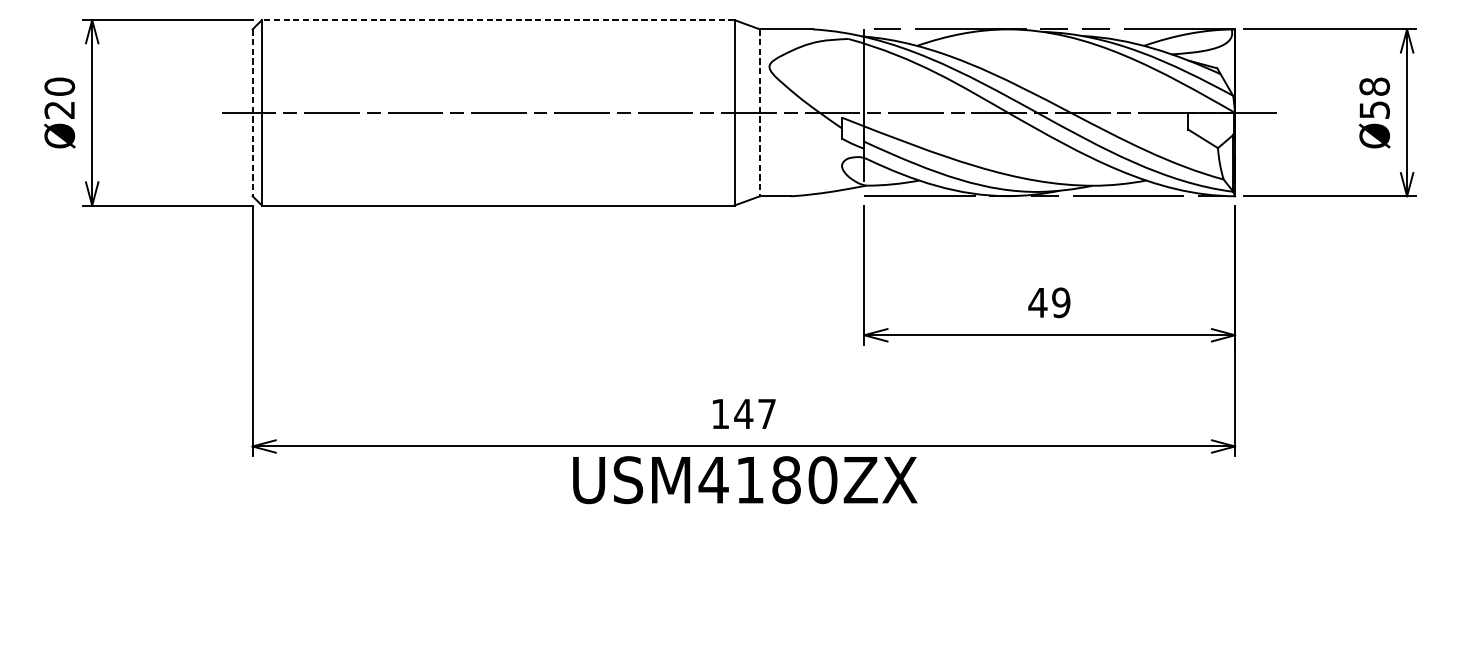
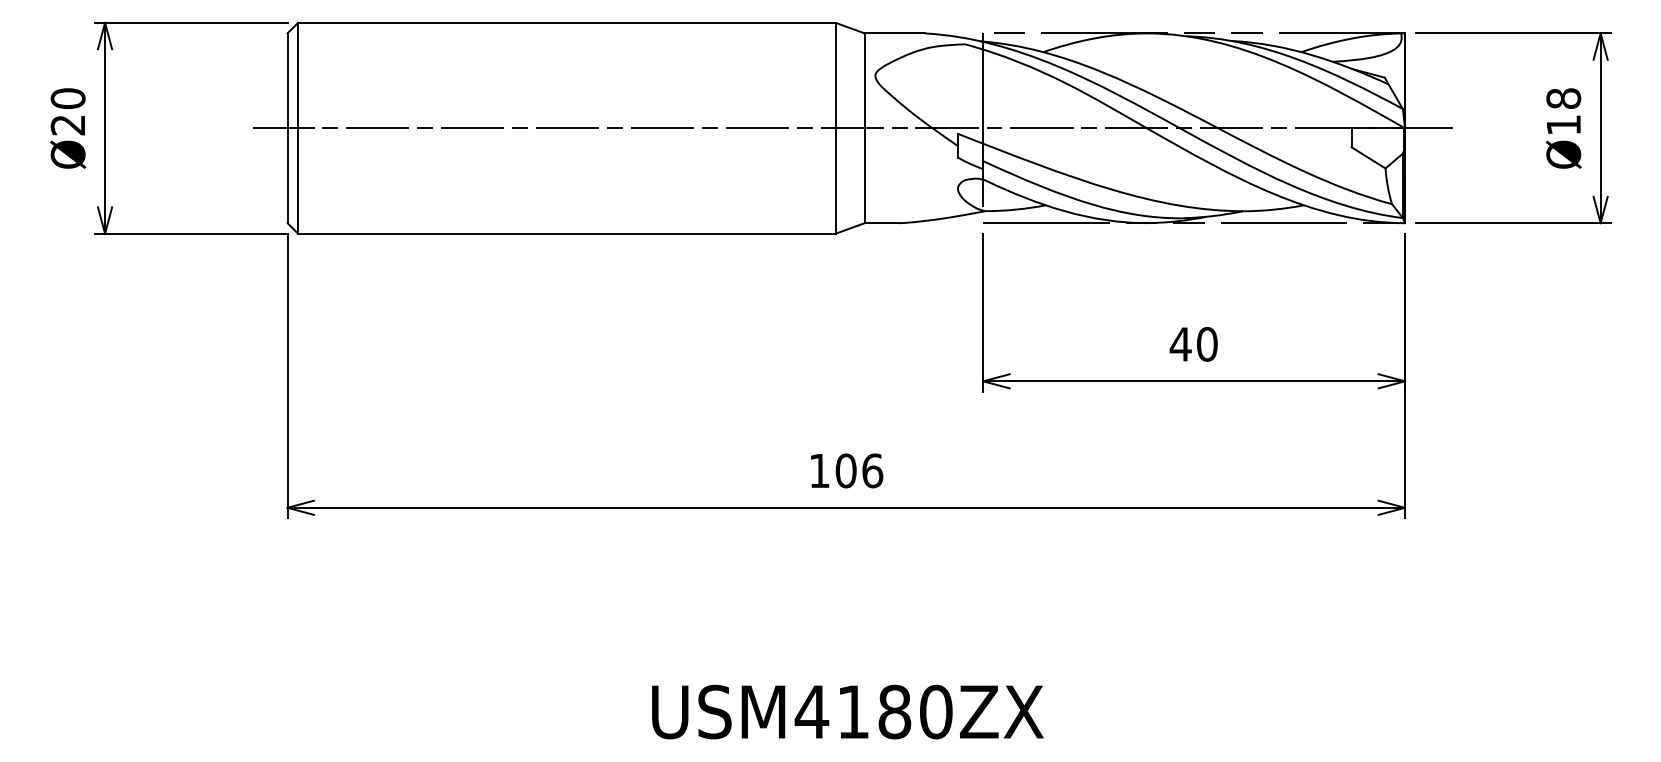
line: (497, 19) -> (566, 22), dashed -> solid
text: (1374, 110) -> (1563, 125), Ø58 -> Ø18
line: (252, 113) -> (287, 128), dashed -> solid
line: (759, 113) -> (864, 128), dashed -> solid
text: (1060, 302) -> (1206, 344), 49 -> 40
text: (755, 413) -> (859, 470), 147 -> 106
text: (744, 479) -> (847, 711), moved

